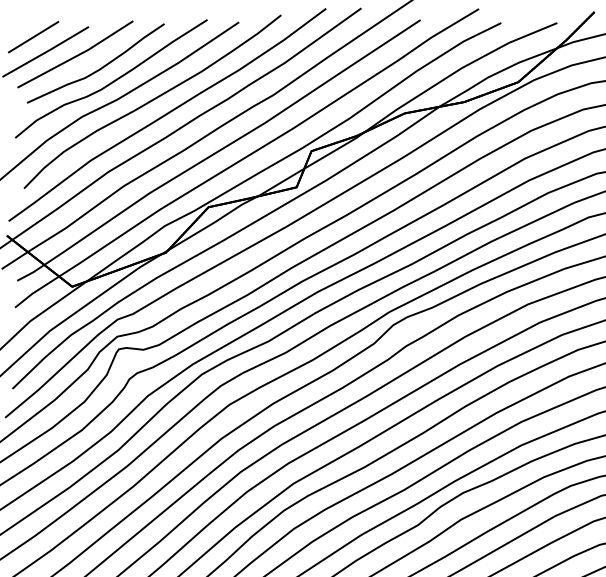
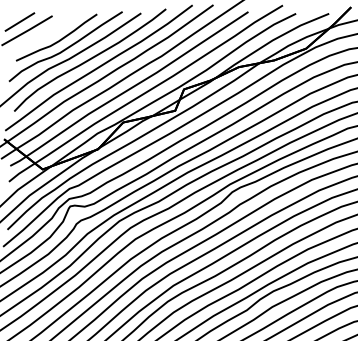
part: (75, 54) -> (44, 32), removed

